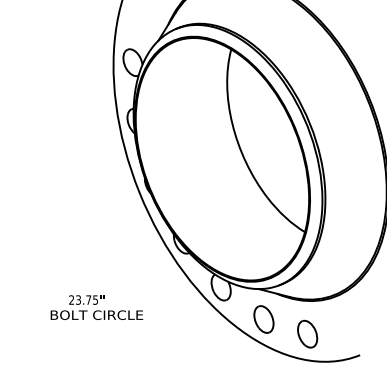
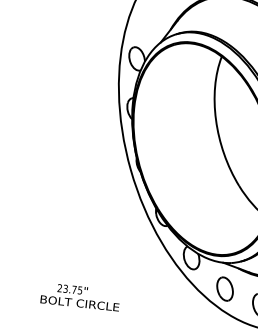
text: (96, 307) -> (80, 296), moved

